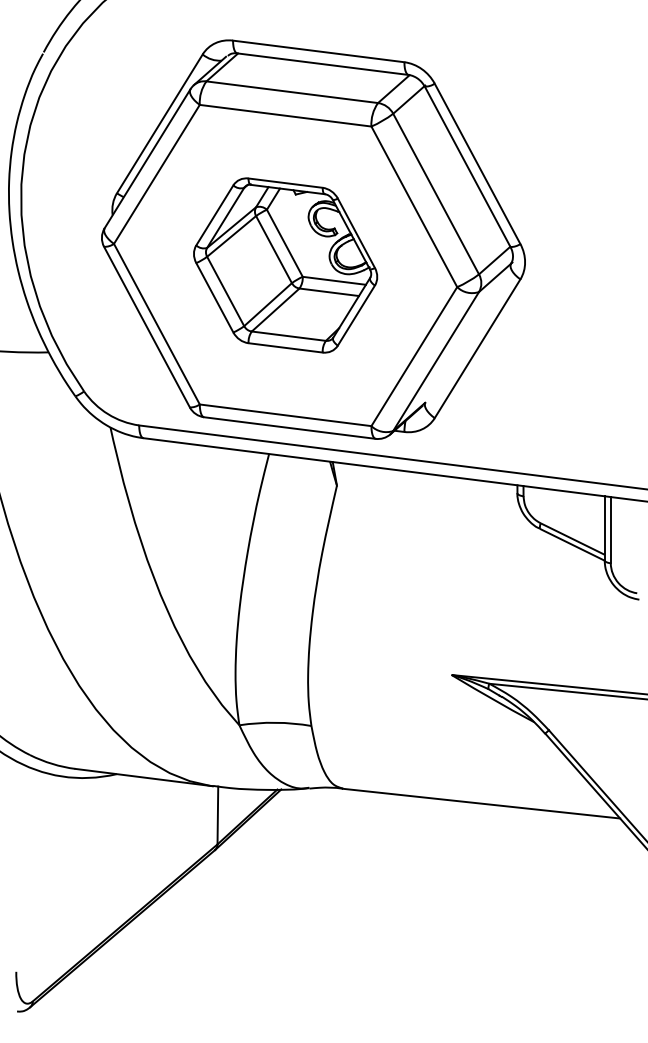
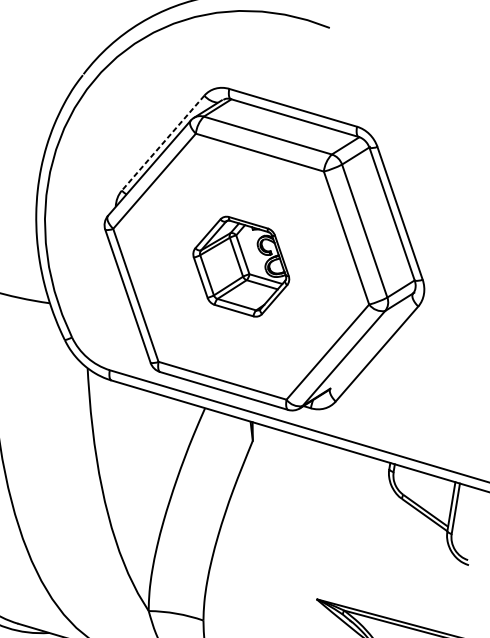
line: (159, 123) -> (162, 142), solid -> dashed
part: (285, 265) -> (241, 266), size x0.7

